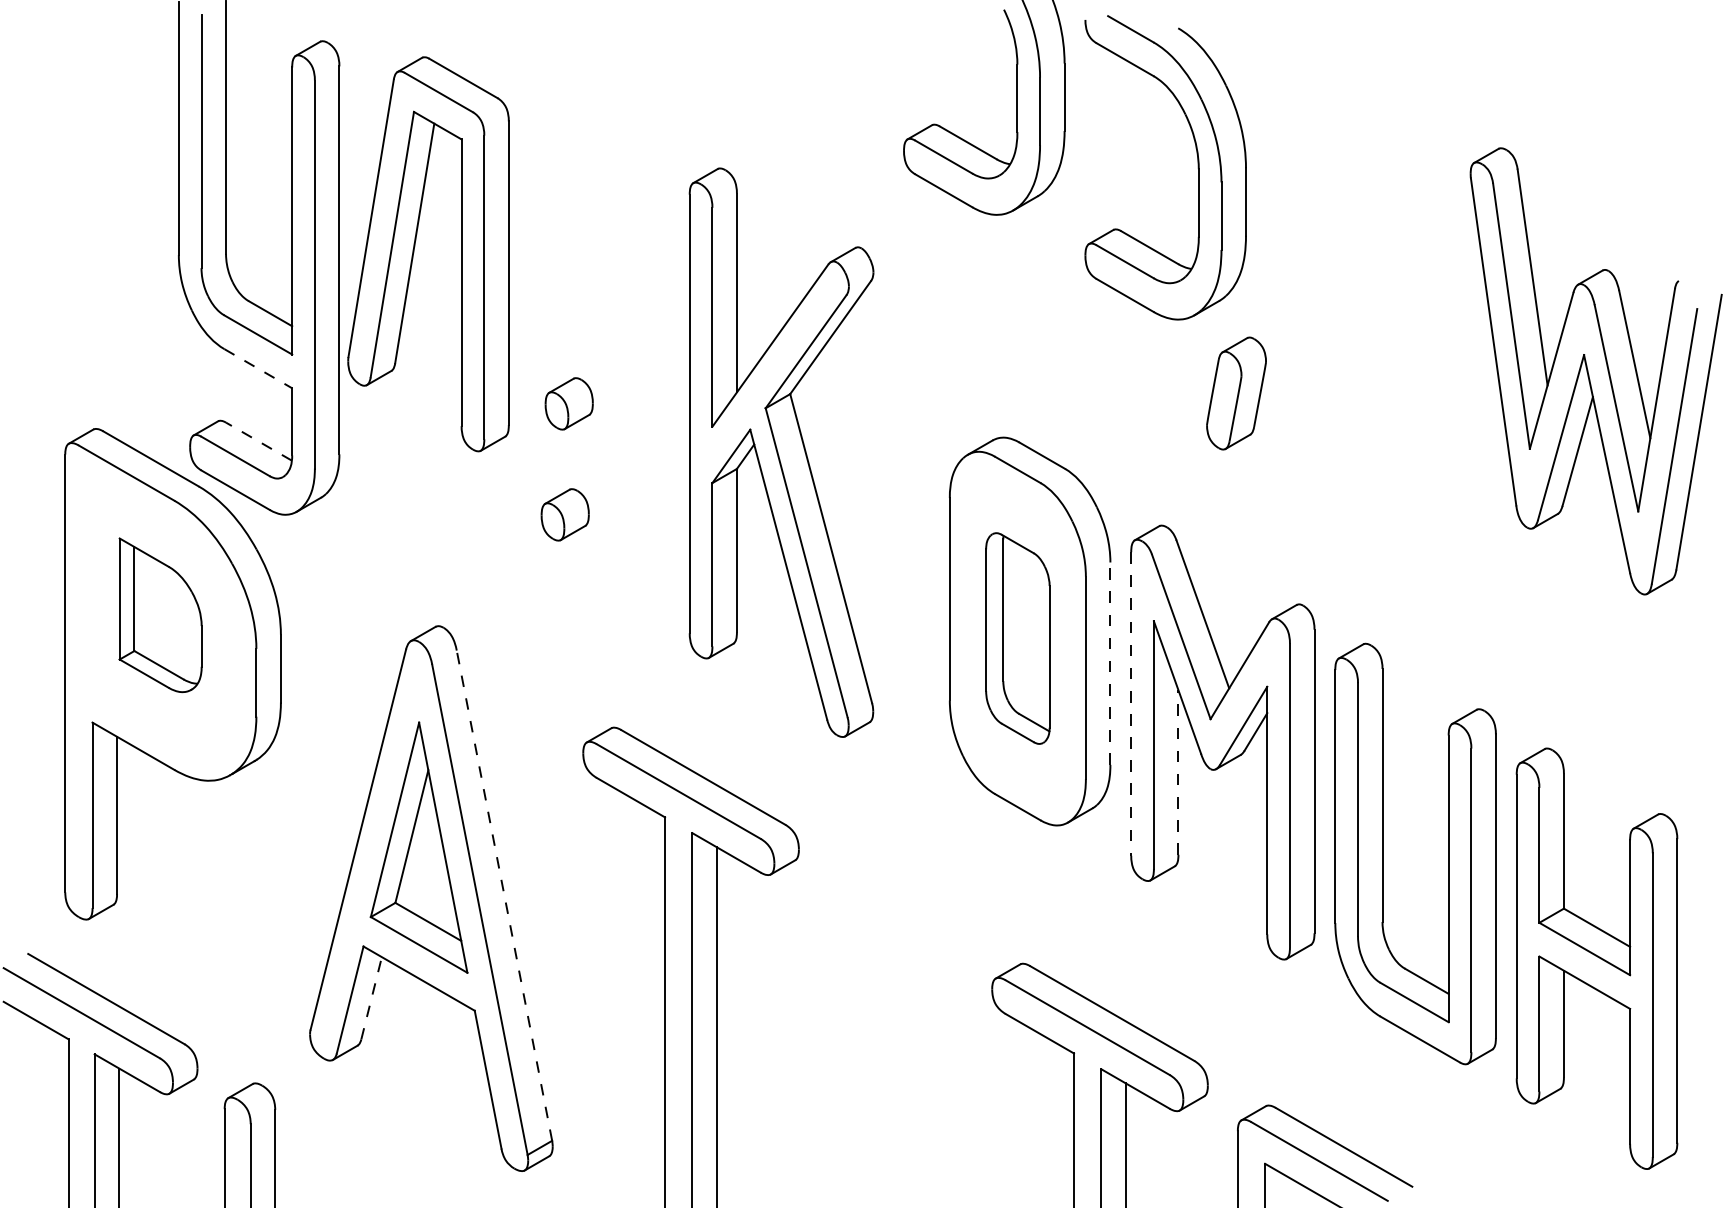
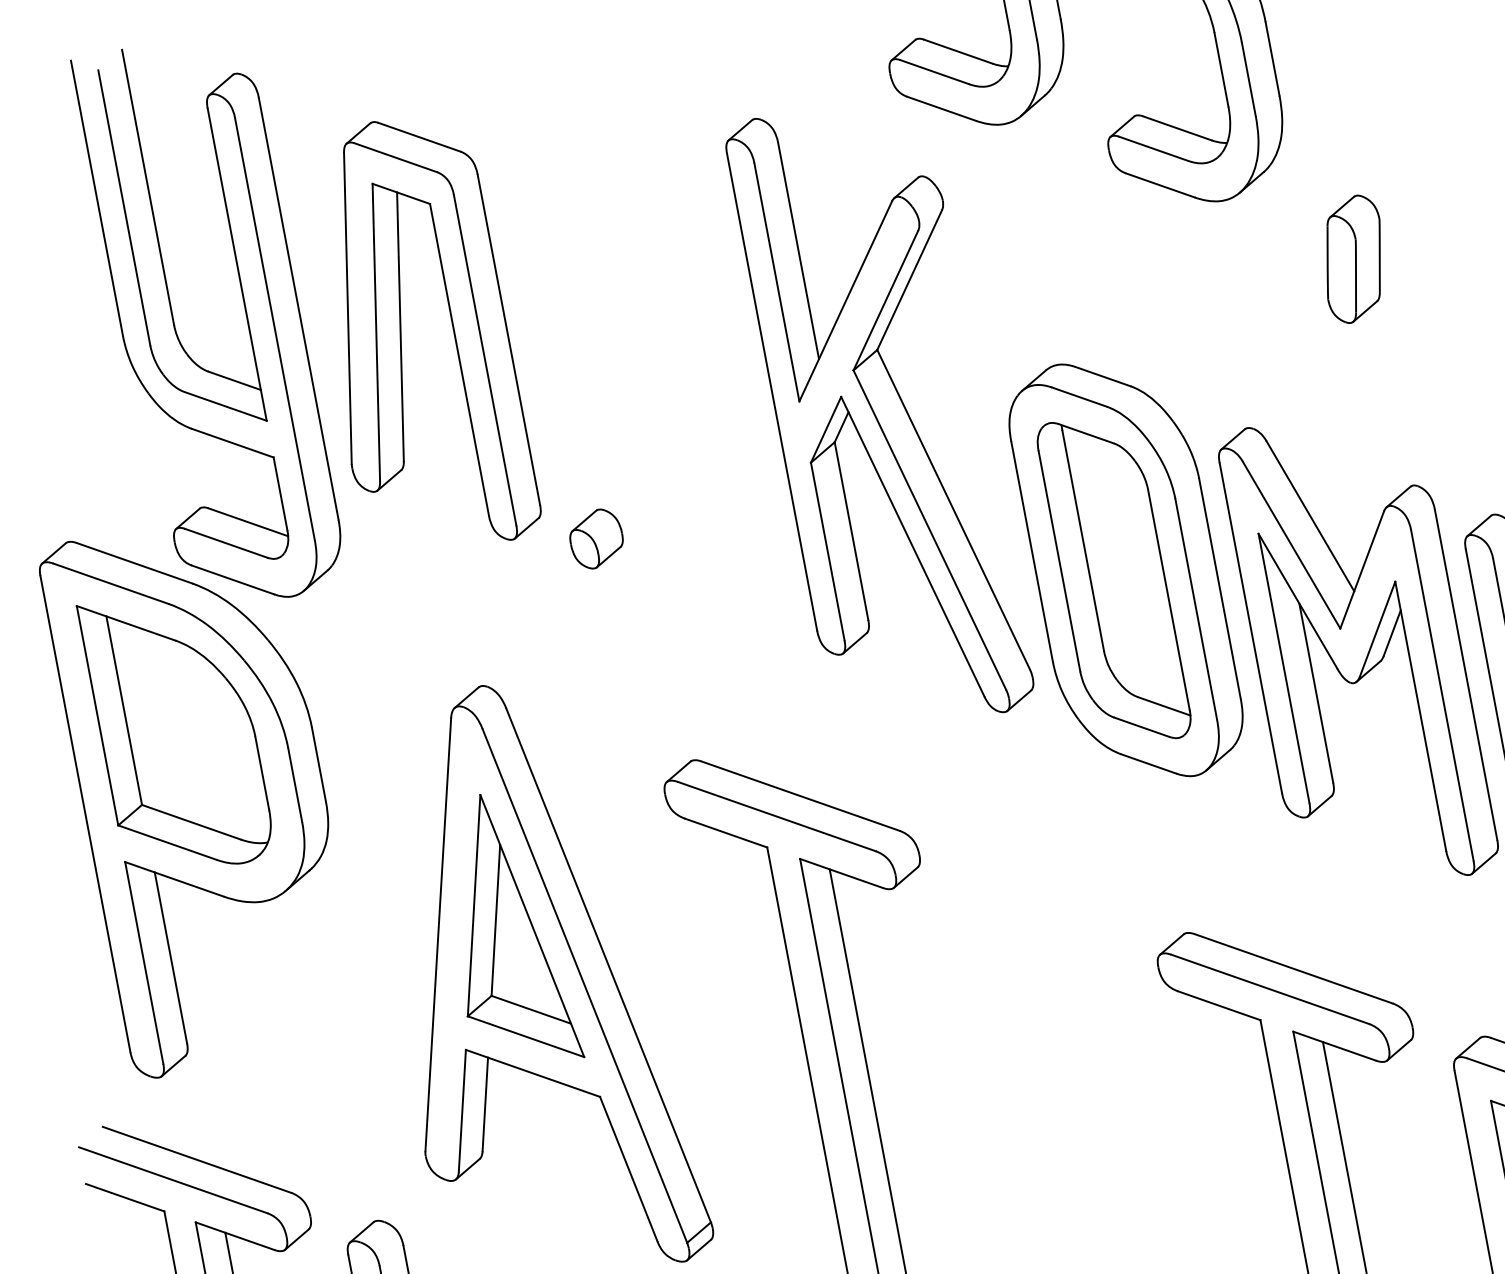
part: (414, 252) -> (402, 336), moved
line: (258, 368) -> (232, 442), dashed -> solid
part: (1236, 393) -> (1353, 259), moved
part: (568, 403) -> (577, 417), removed
line: (258, 441) -> (247, 522), dashed -> solid
part: (781, 452) -> (879, 415), moved
part: (160, 615) -> (177, 731), size x1.67
part: (1017, 638) -> (1113, 580), size x1.43
line: (1110, 663) -> (1220, 588), dashed -> solid
line: (1131, 704) -> (1251, 628), dashed -> solid
line: (1178, 771) -> (1316, 692), dashed -> solid
line: (504, 895) -> (608, 965), dashed -> solid
line: (371, 997) -> (485, 1103), dashed -> solid

